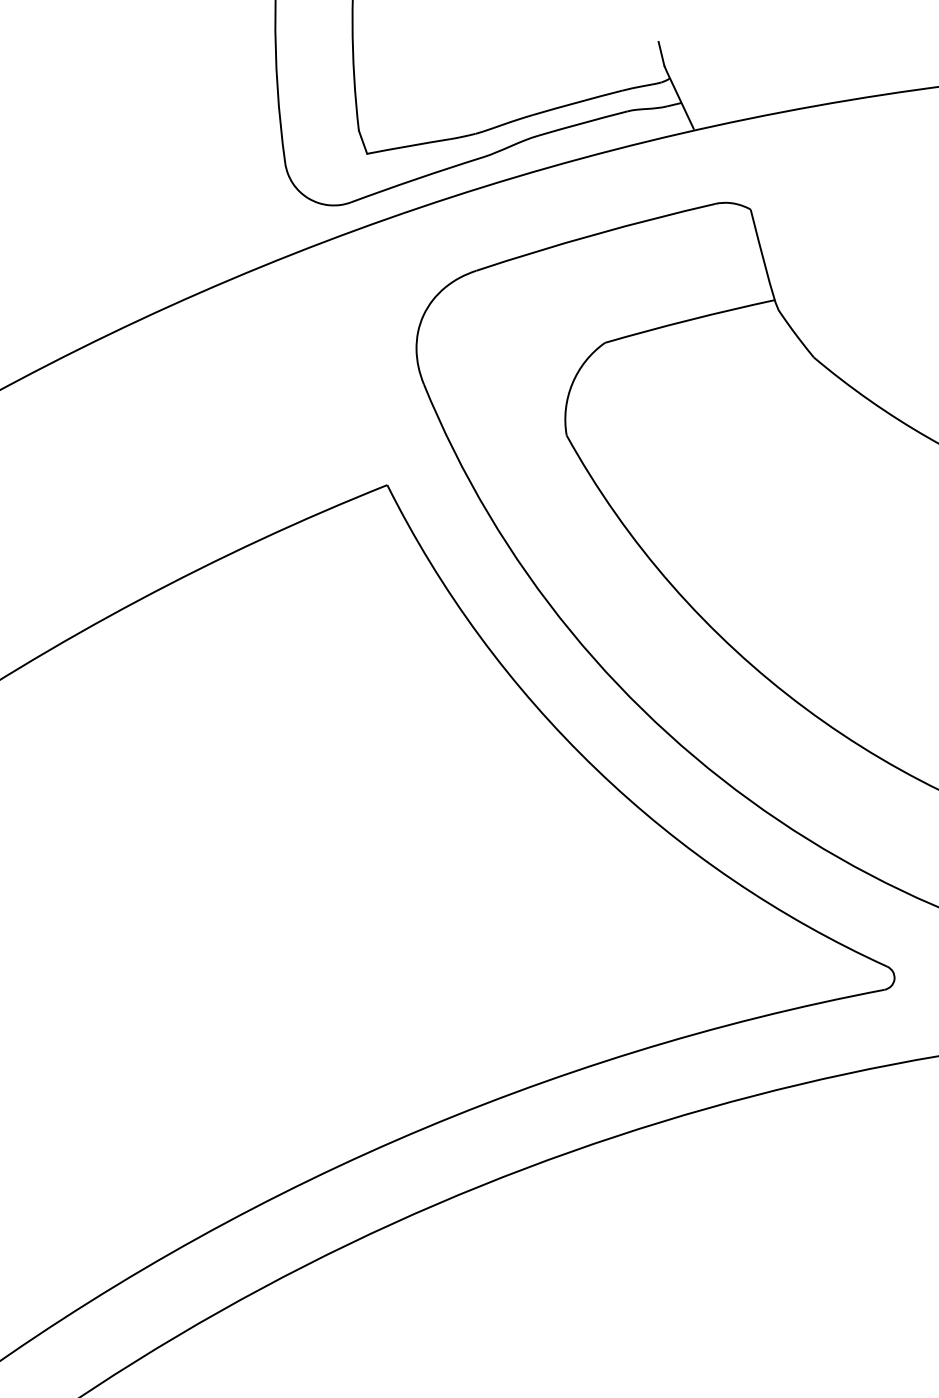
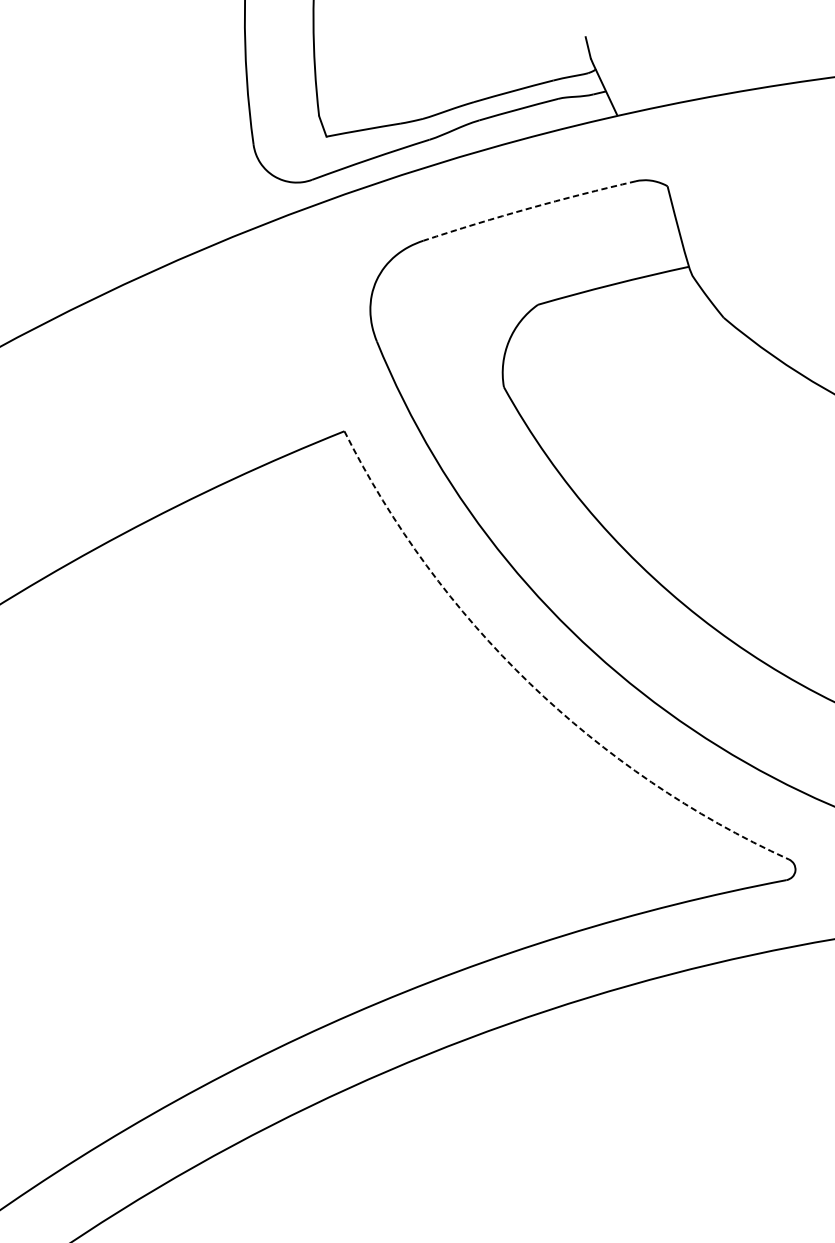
arc: (594, 234) -> (528, 208), solid -> dashed
arc: (595, 768) -> (529, 683), solid -> dashed

